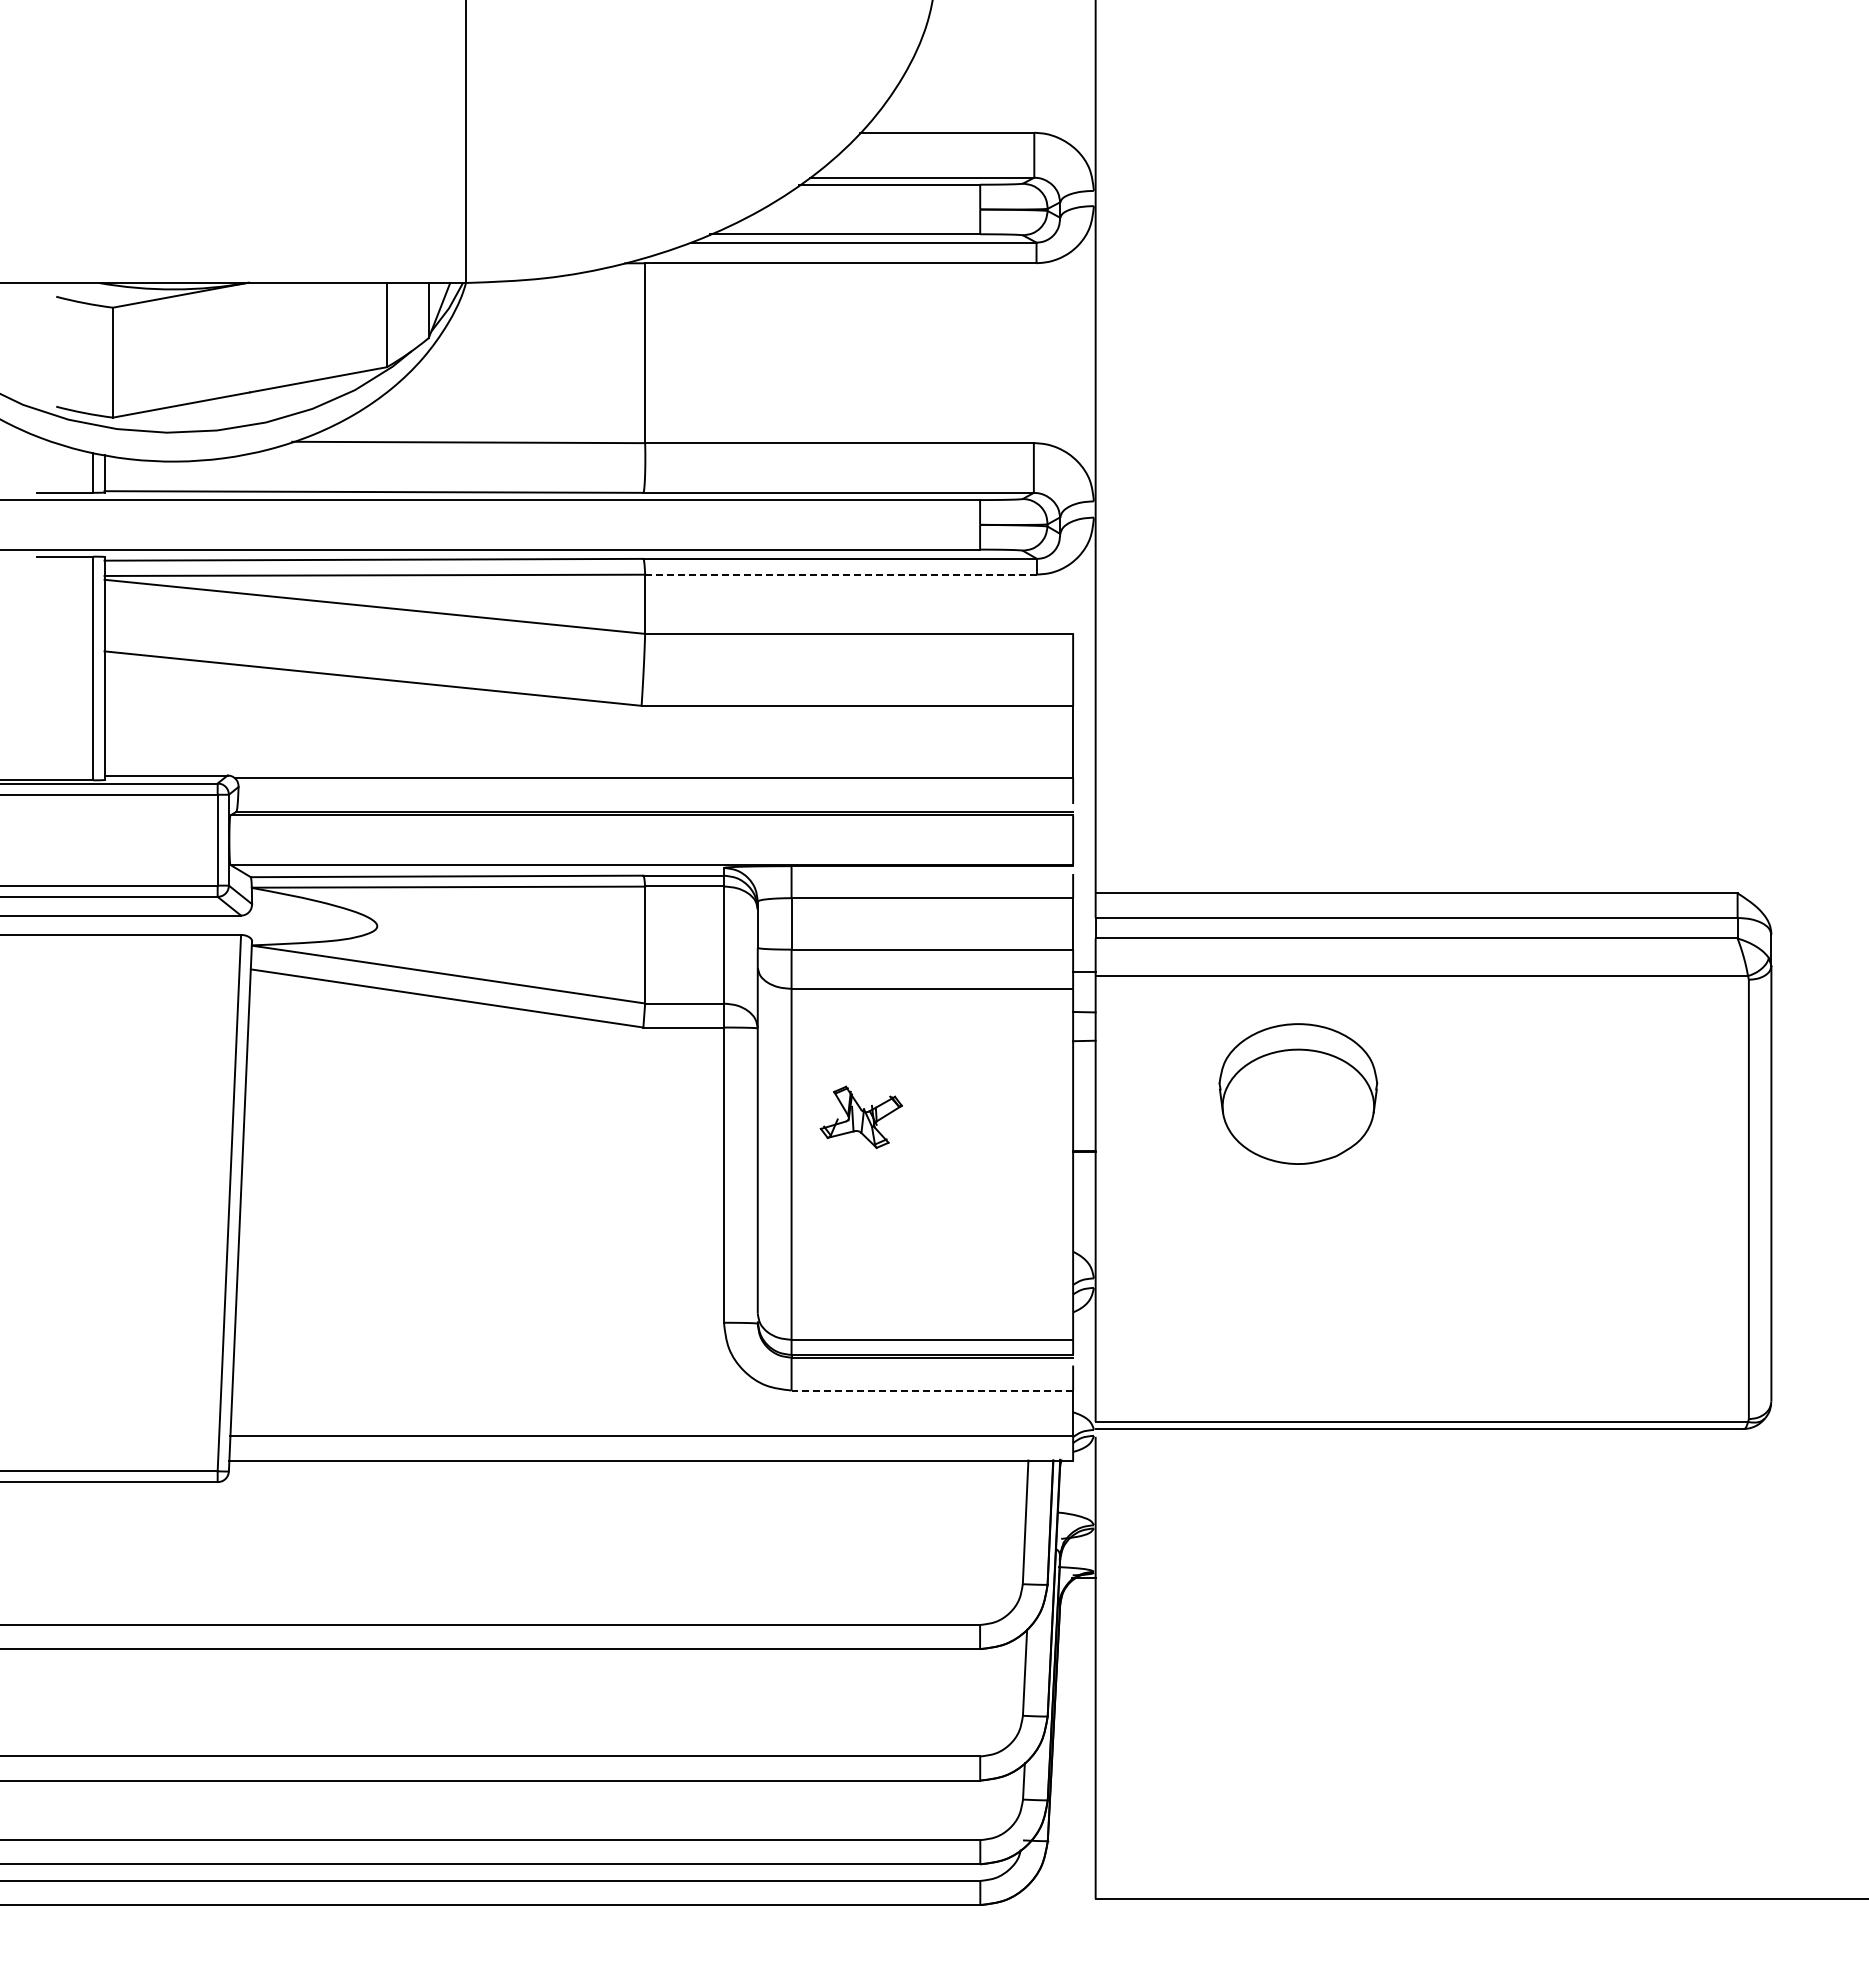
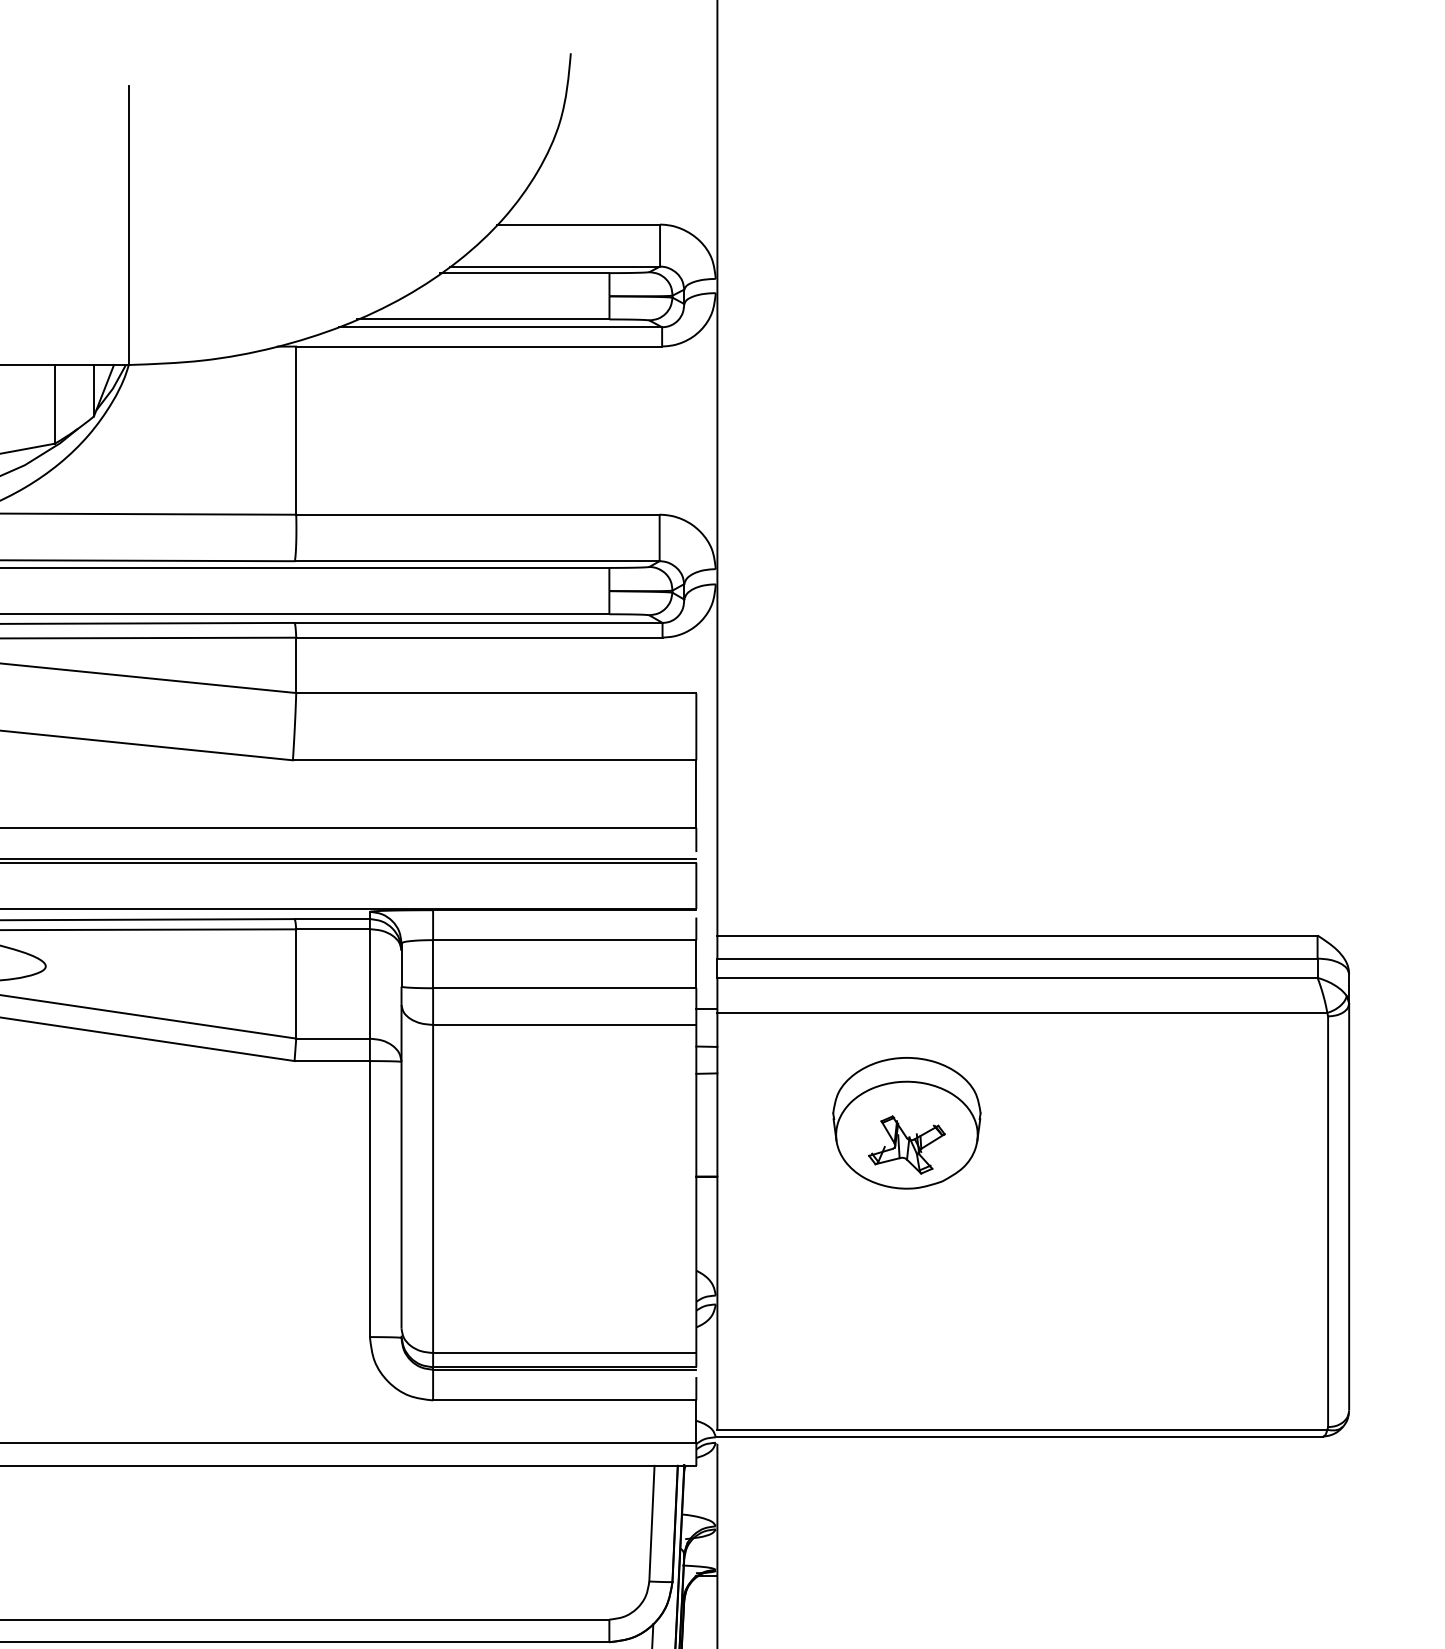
line: (841, 574) -> (479, 637), dashed -> solid
part: (860, 1116) -> (906, 1144), moved
line: (932, 1390) -> (564, 1400), dashed -> solid

